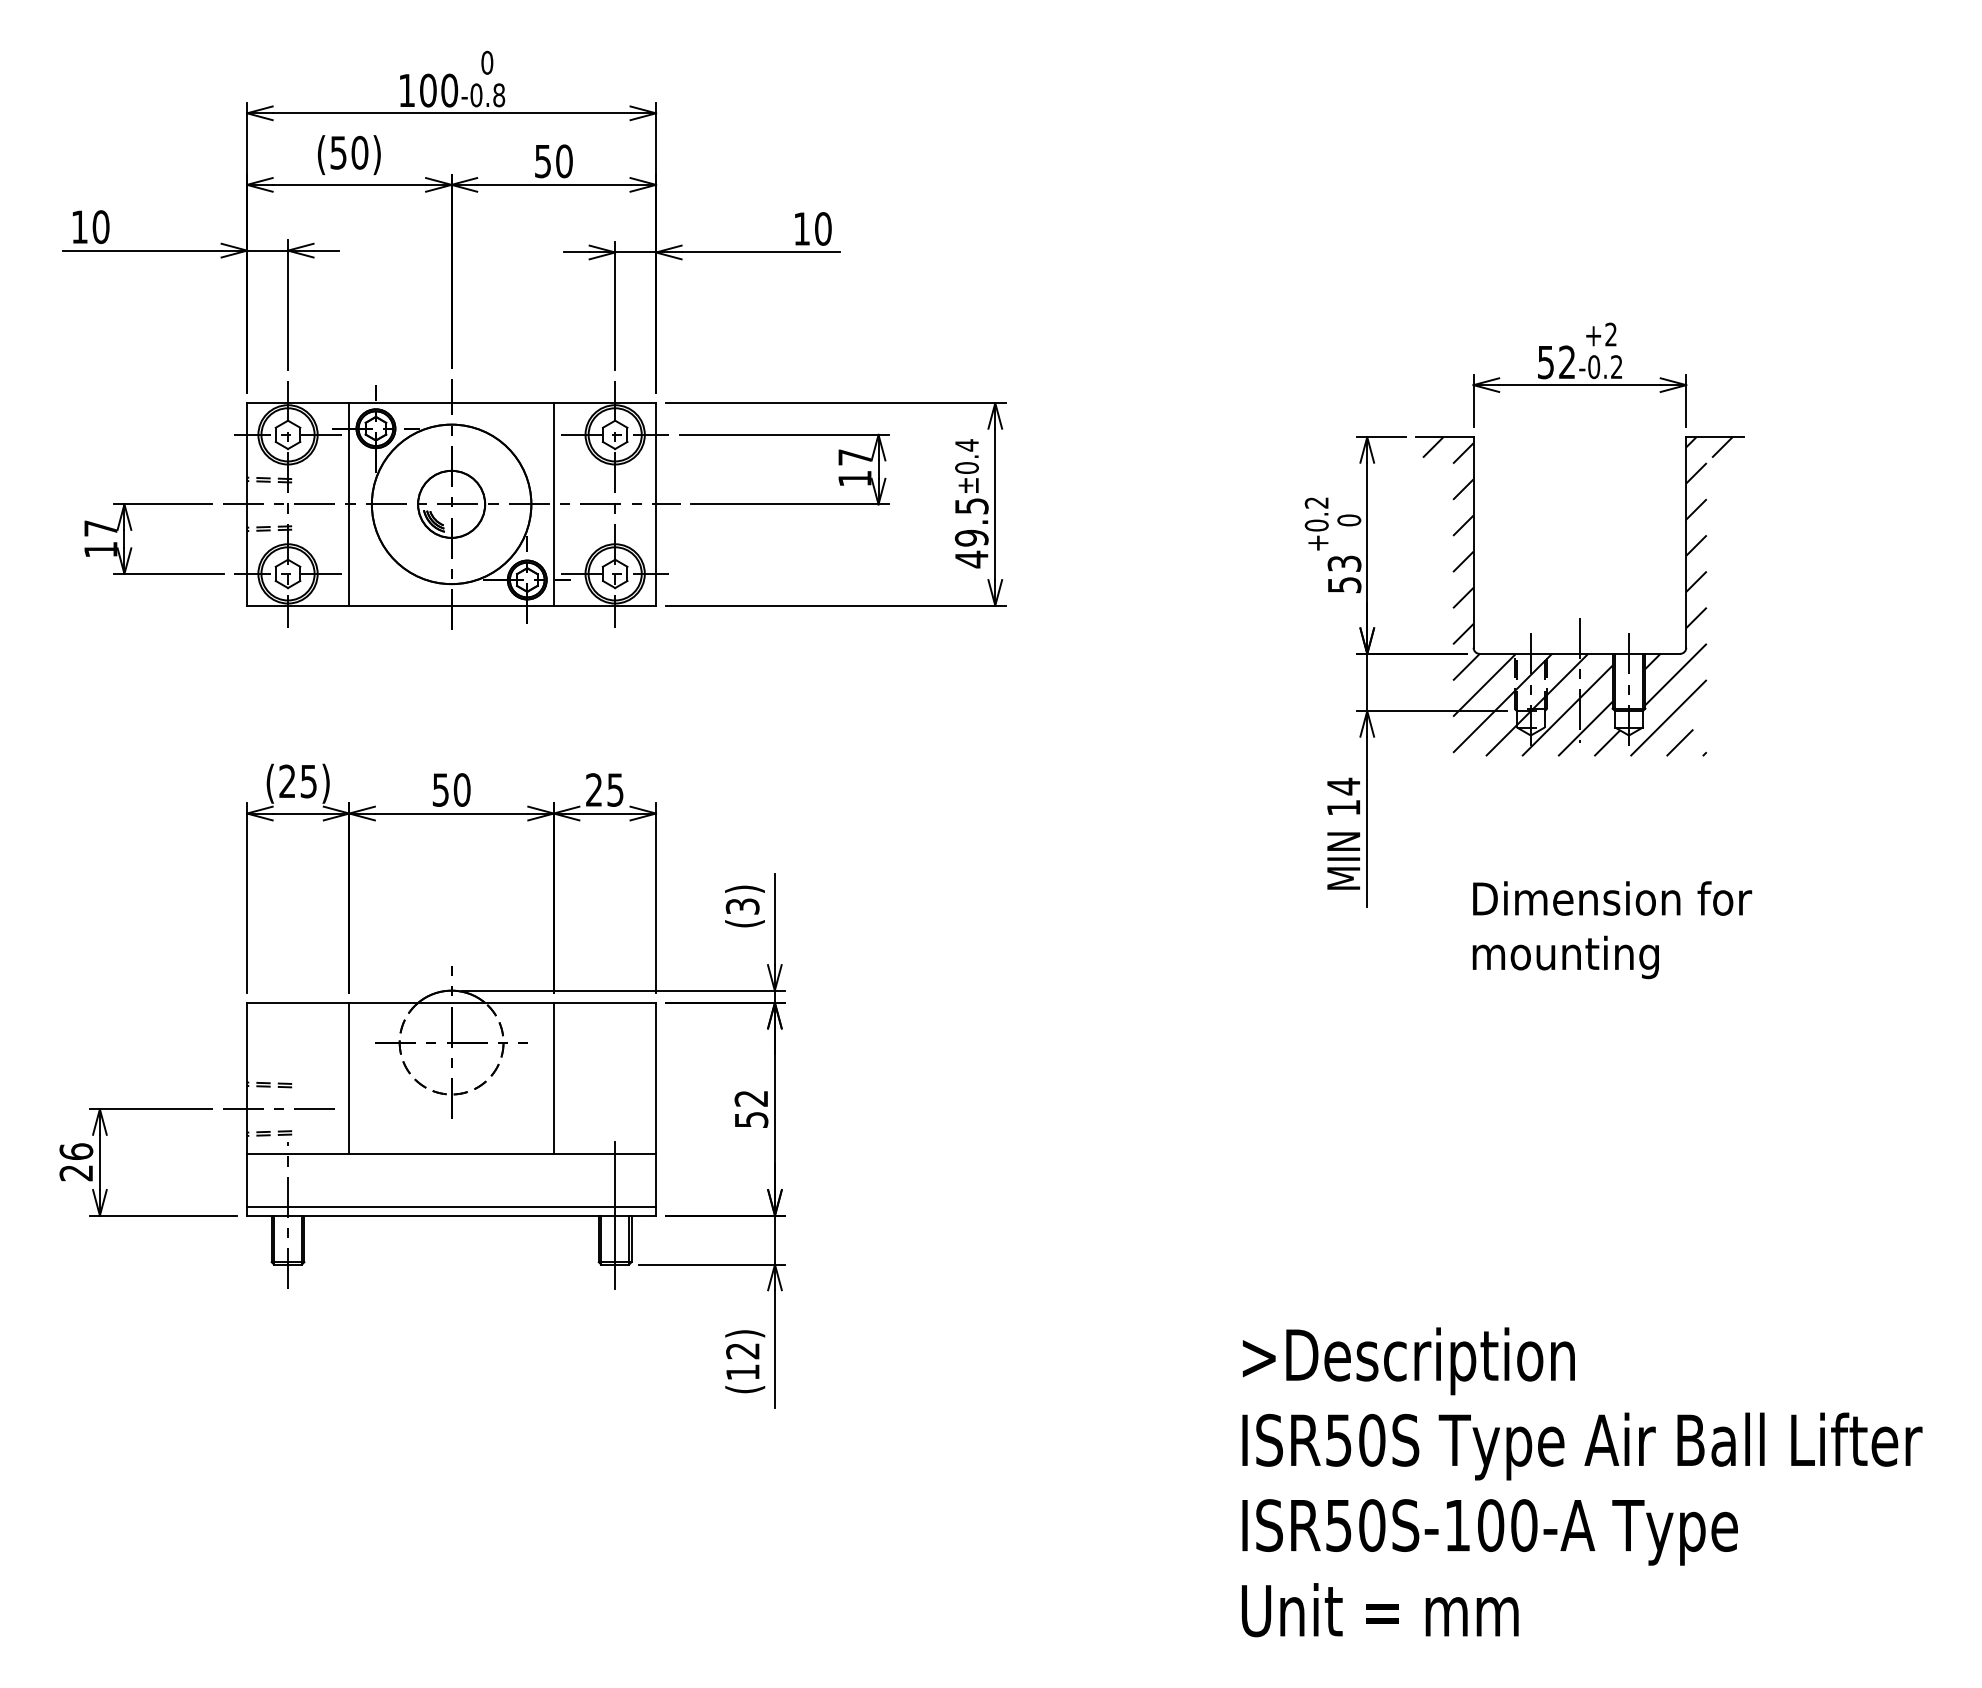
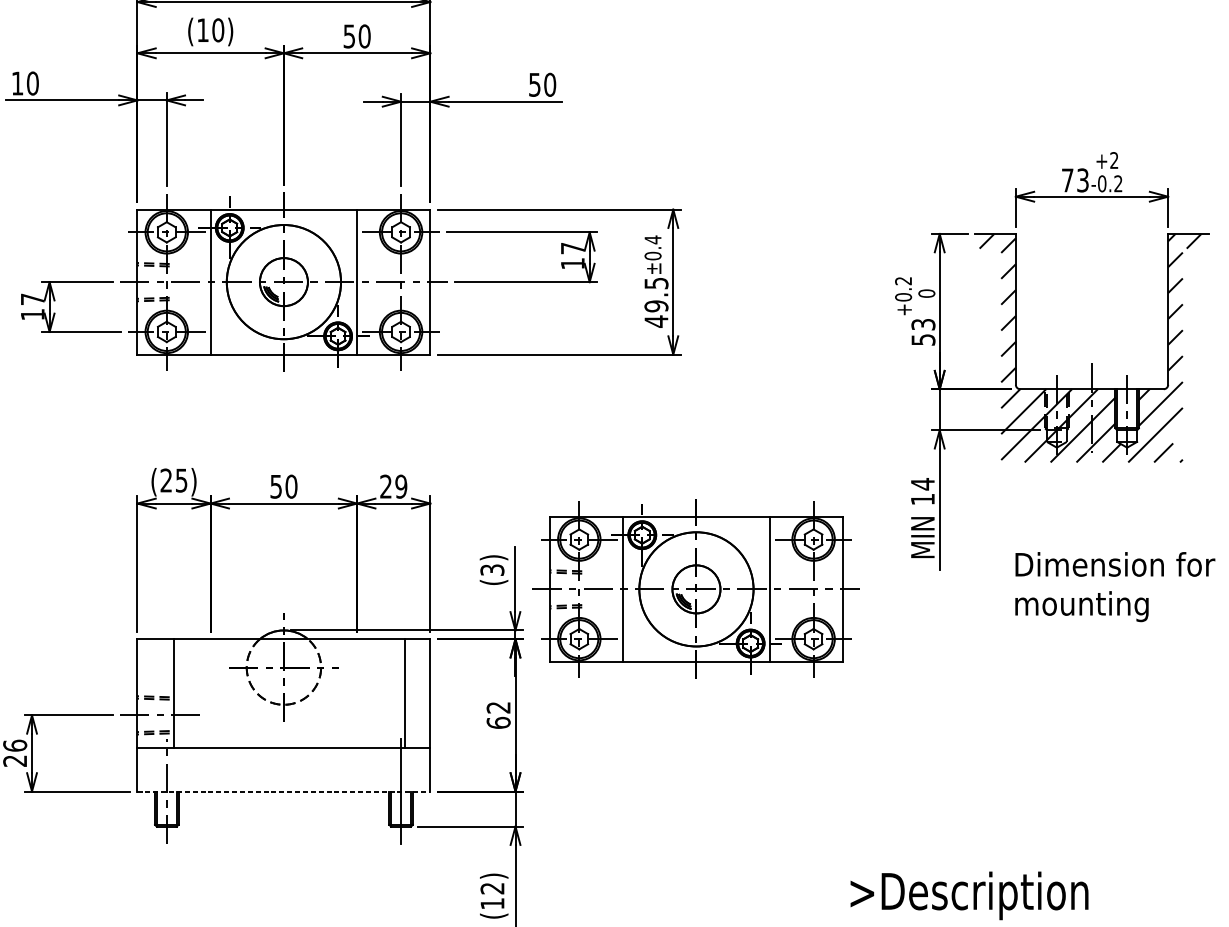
text: (338, 152) -> (202, 30), (50) -> (10)
text: (801, 228) -> (534, 84), 10 -> 50
text: (1556, 362) -> (1075, 180), 52 -> 73
text: (615, 789) -> (401, 486), 25 -> 29
part: (1027, 933) -> (696, 589), added
line: (349, 1078) -> (174, 693), moved
line: (553, 1078) -> (404, 693), moved
text: (751, 1119) -> (498, 722), 52 -> 62
line: (451, 1207) -> (283, 785), removed
line: (452, 1215) -> (284, 791), solid -> dashed

